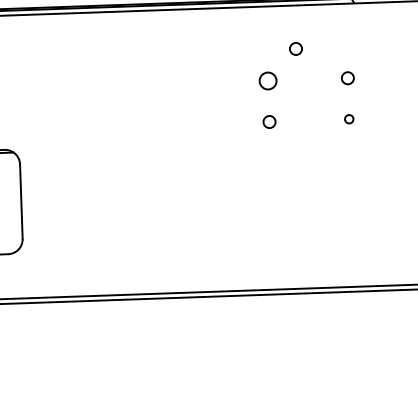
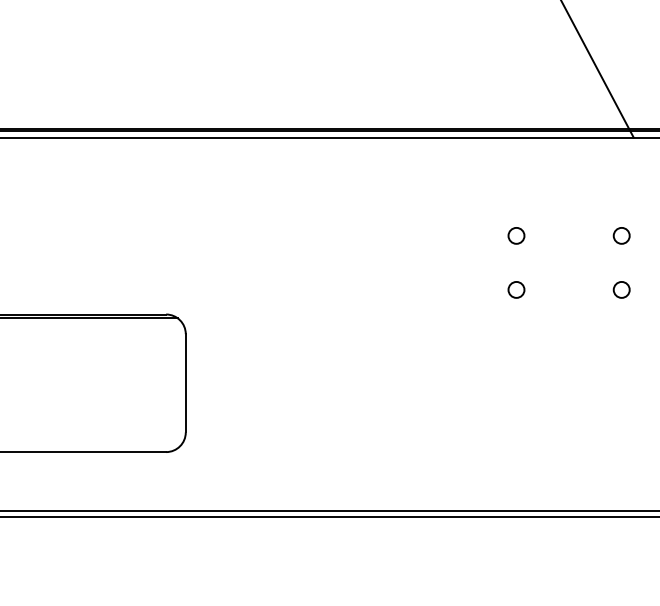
circle: (295, 48) -> (554, 194), removed
circle: (268, 80) -> (516, 235), size x0.71
circle: (349, 118) -> (621, 289), size x1.43

